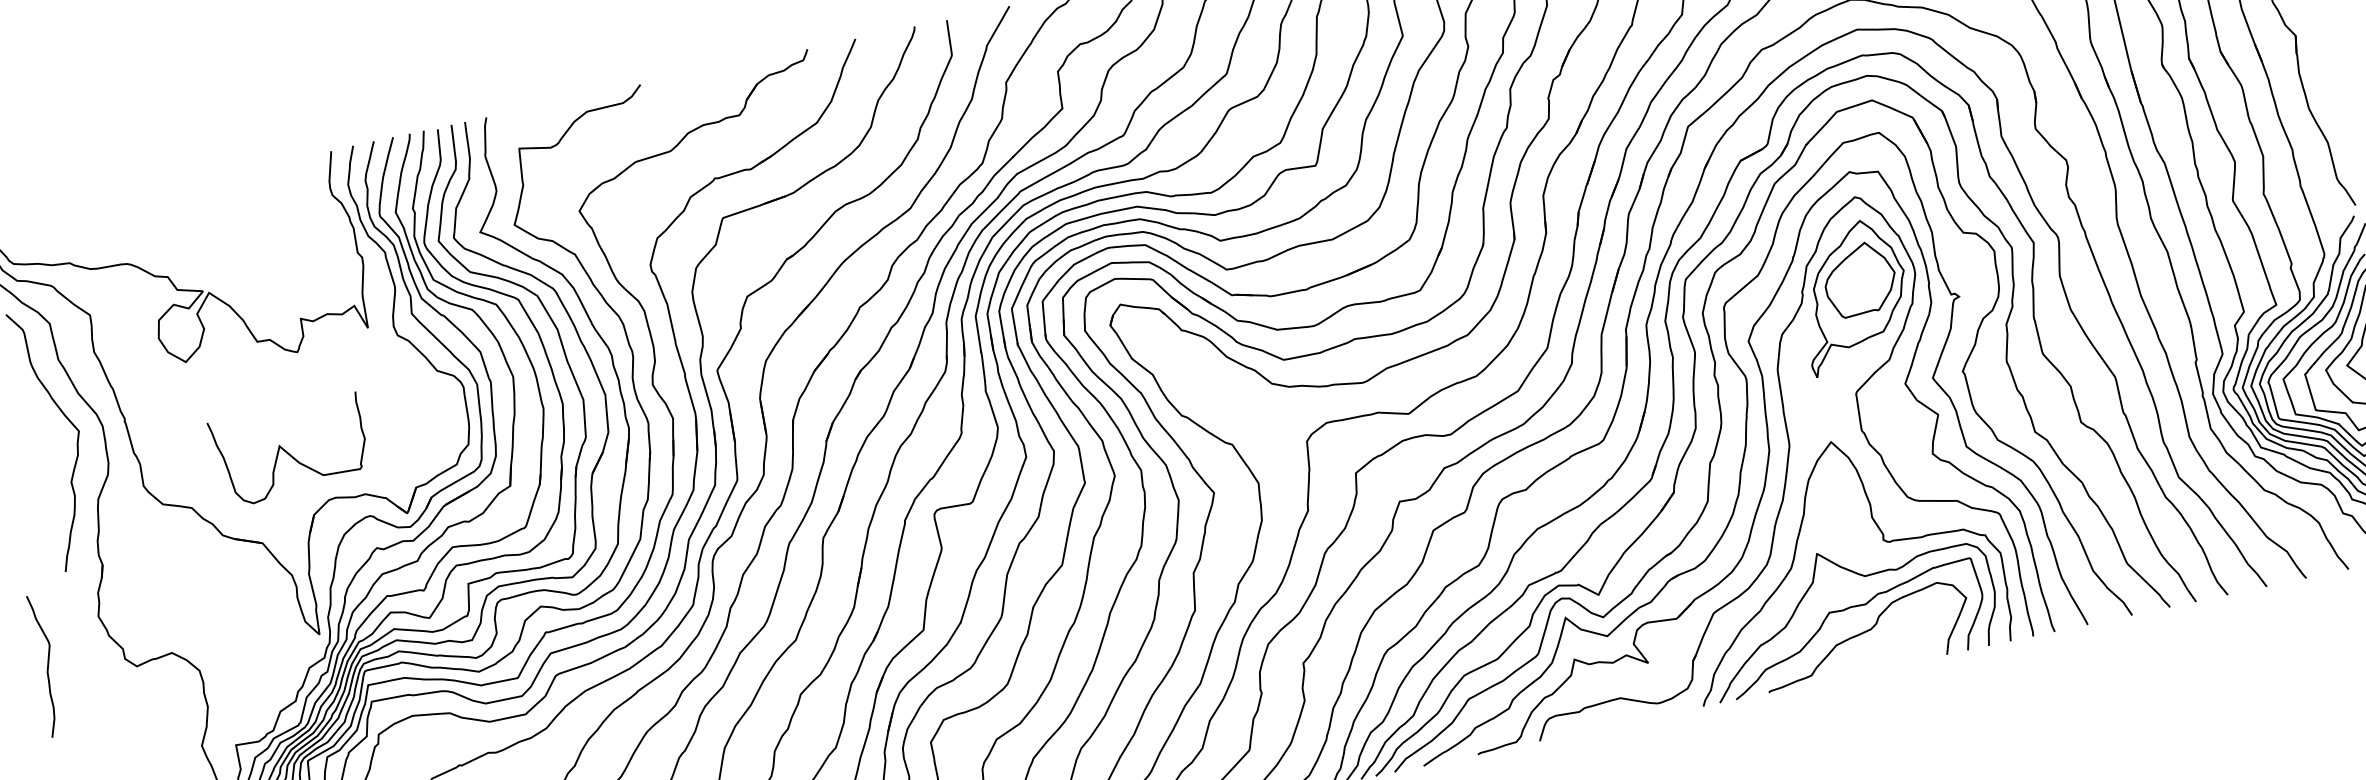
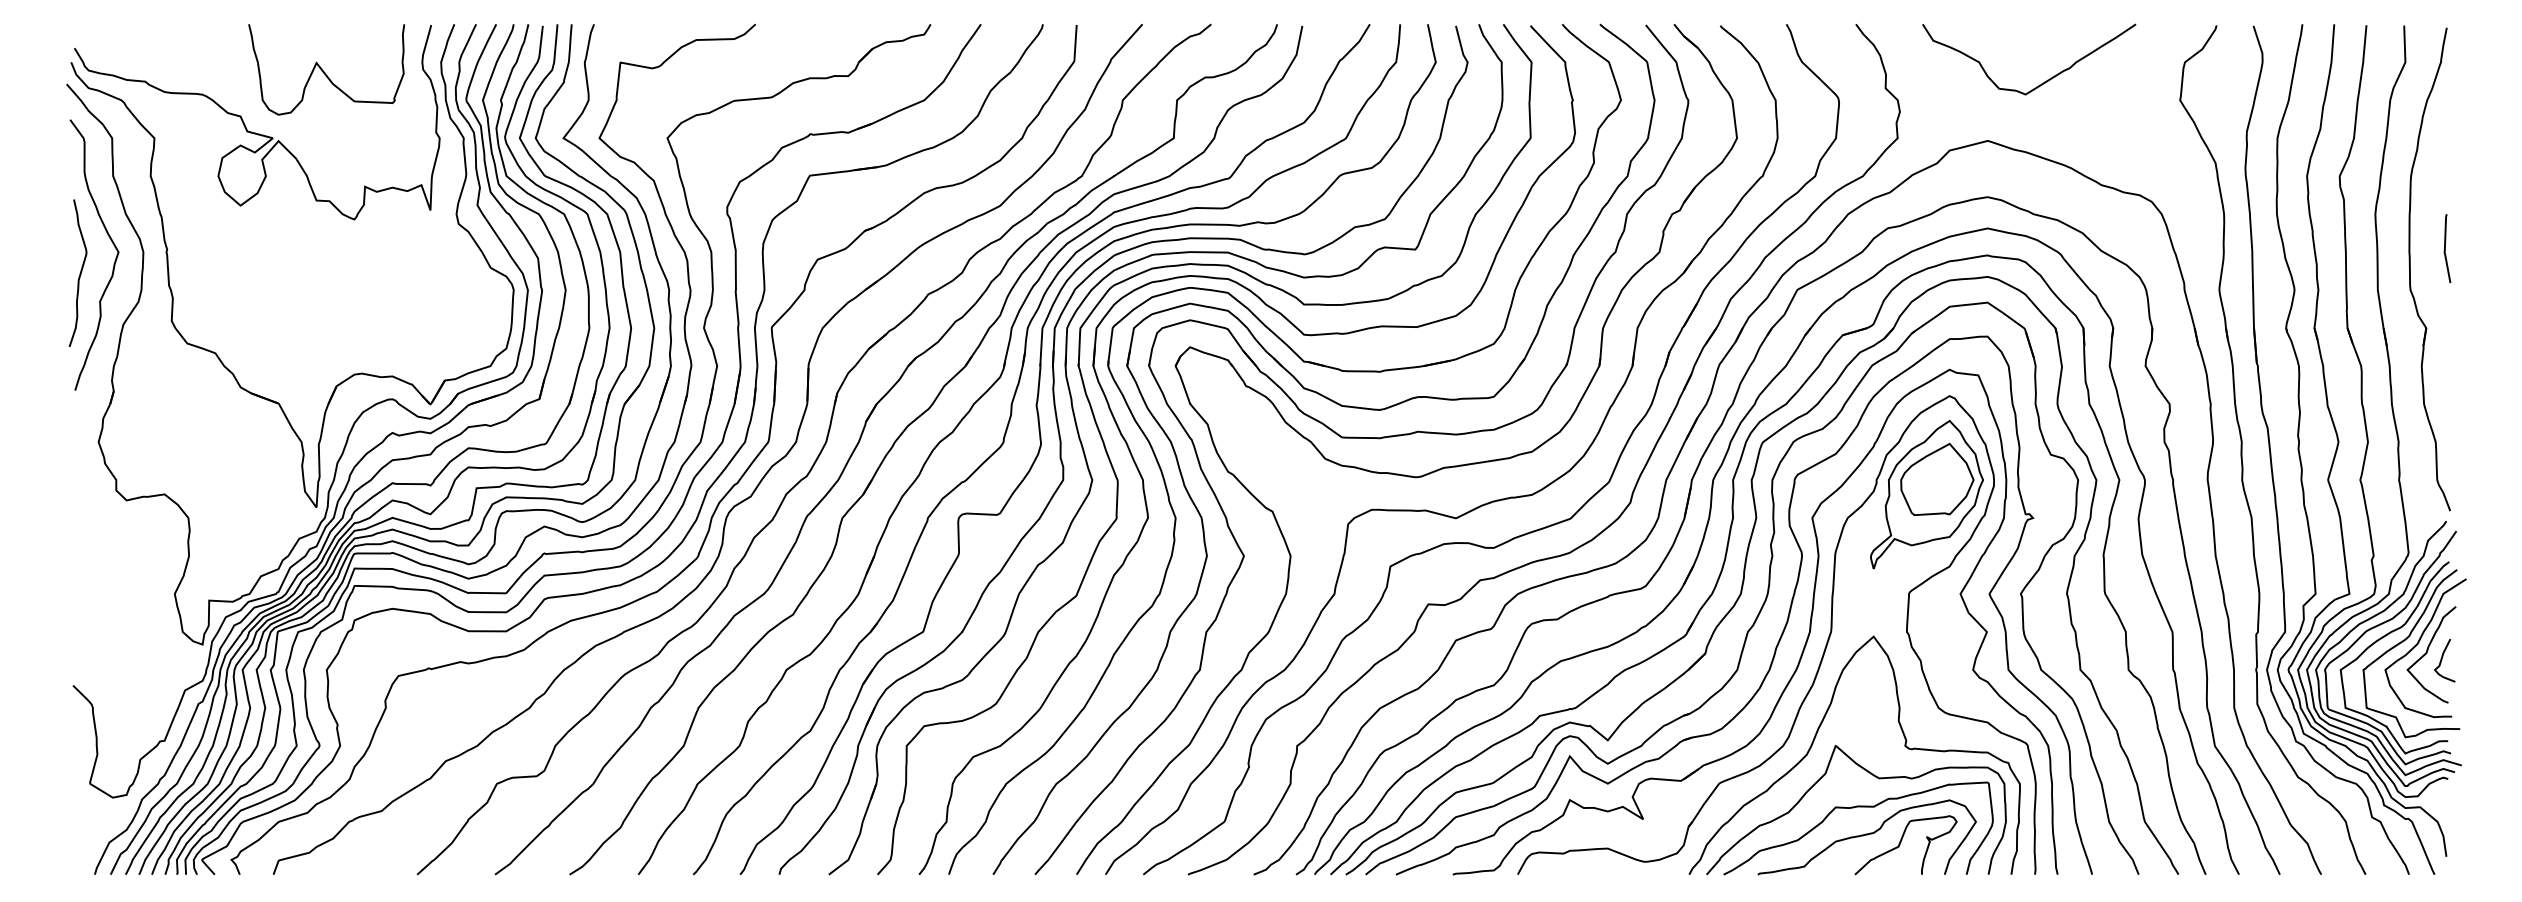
curve: (288, 452) -> (324, 71), moved
curve: (1899, 632) -> (1901, 842), added
curve: (46, 665) -> (79, 273), moved

